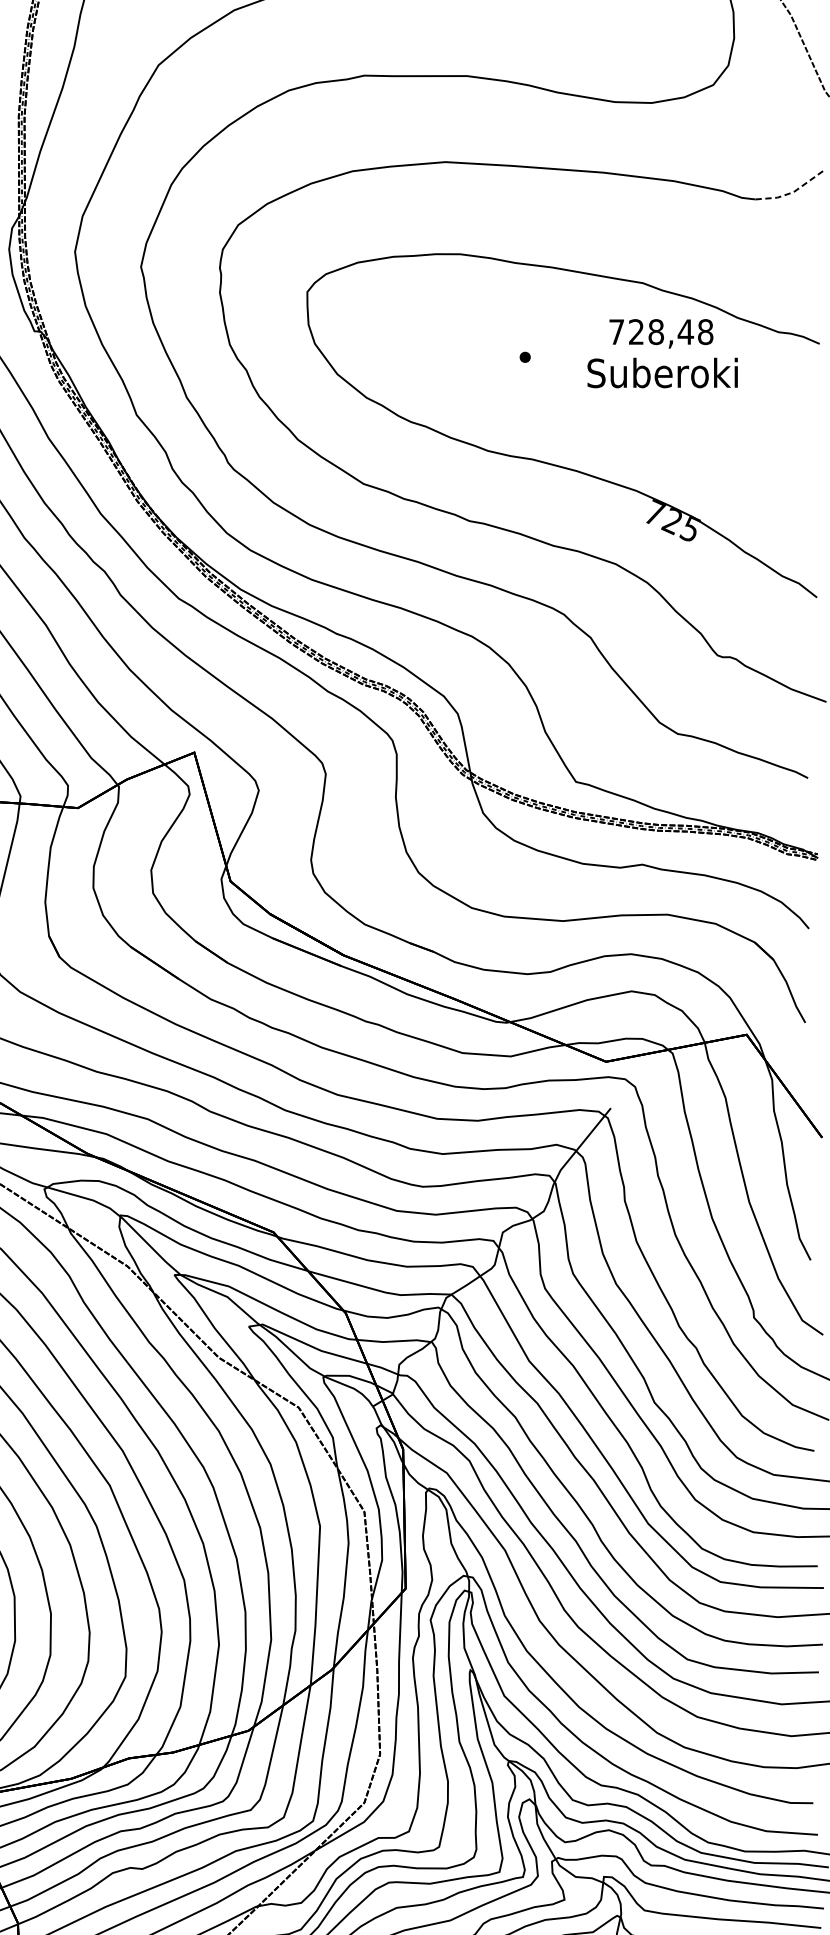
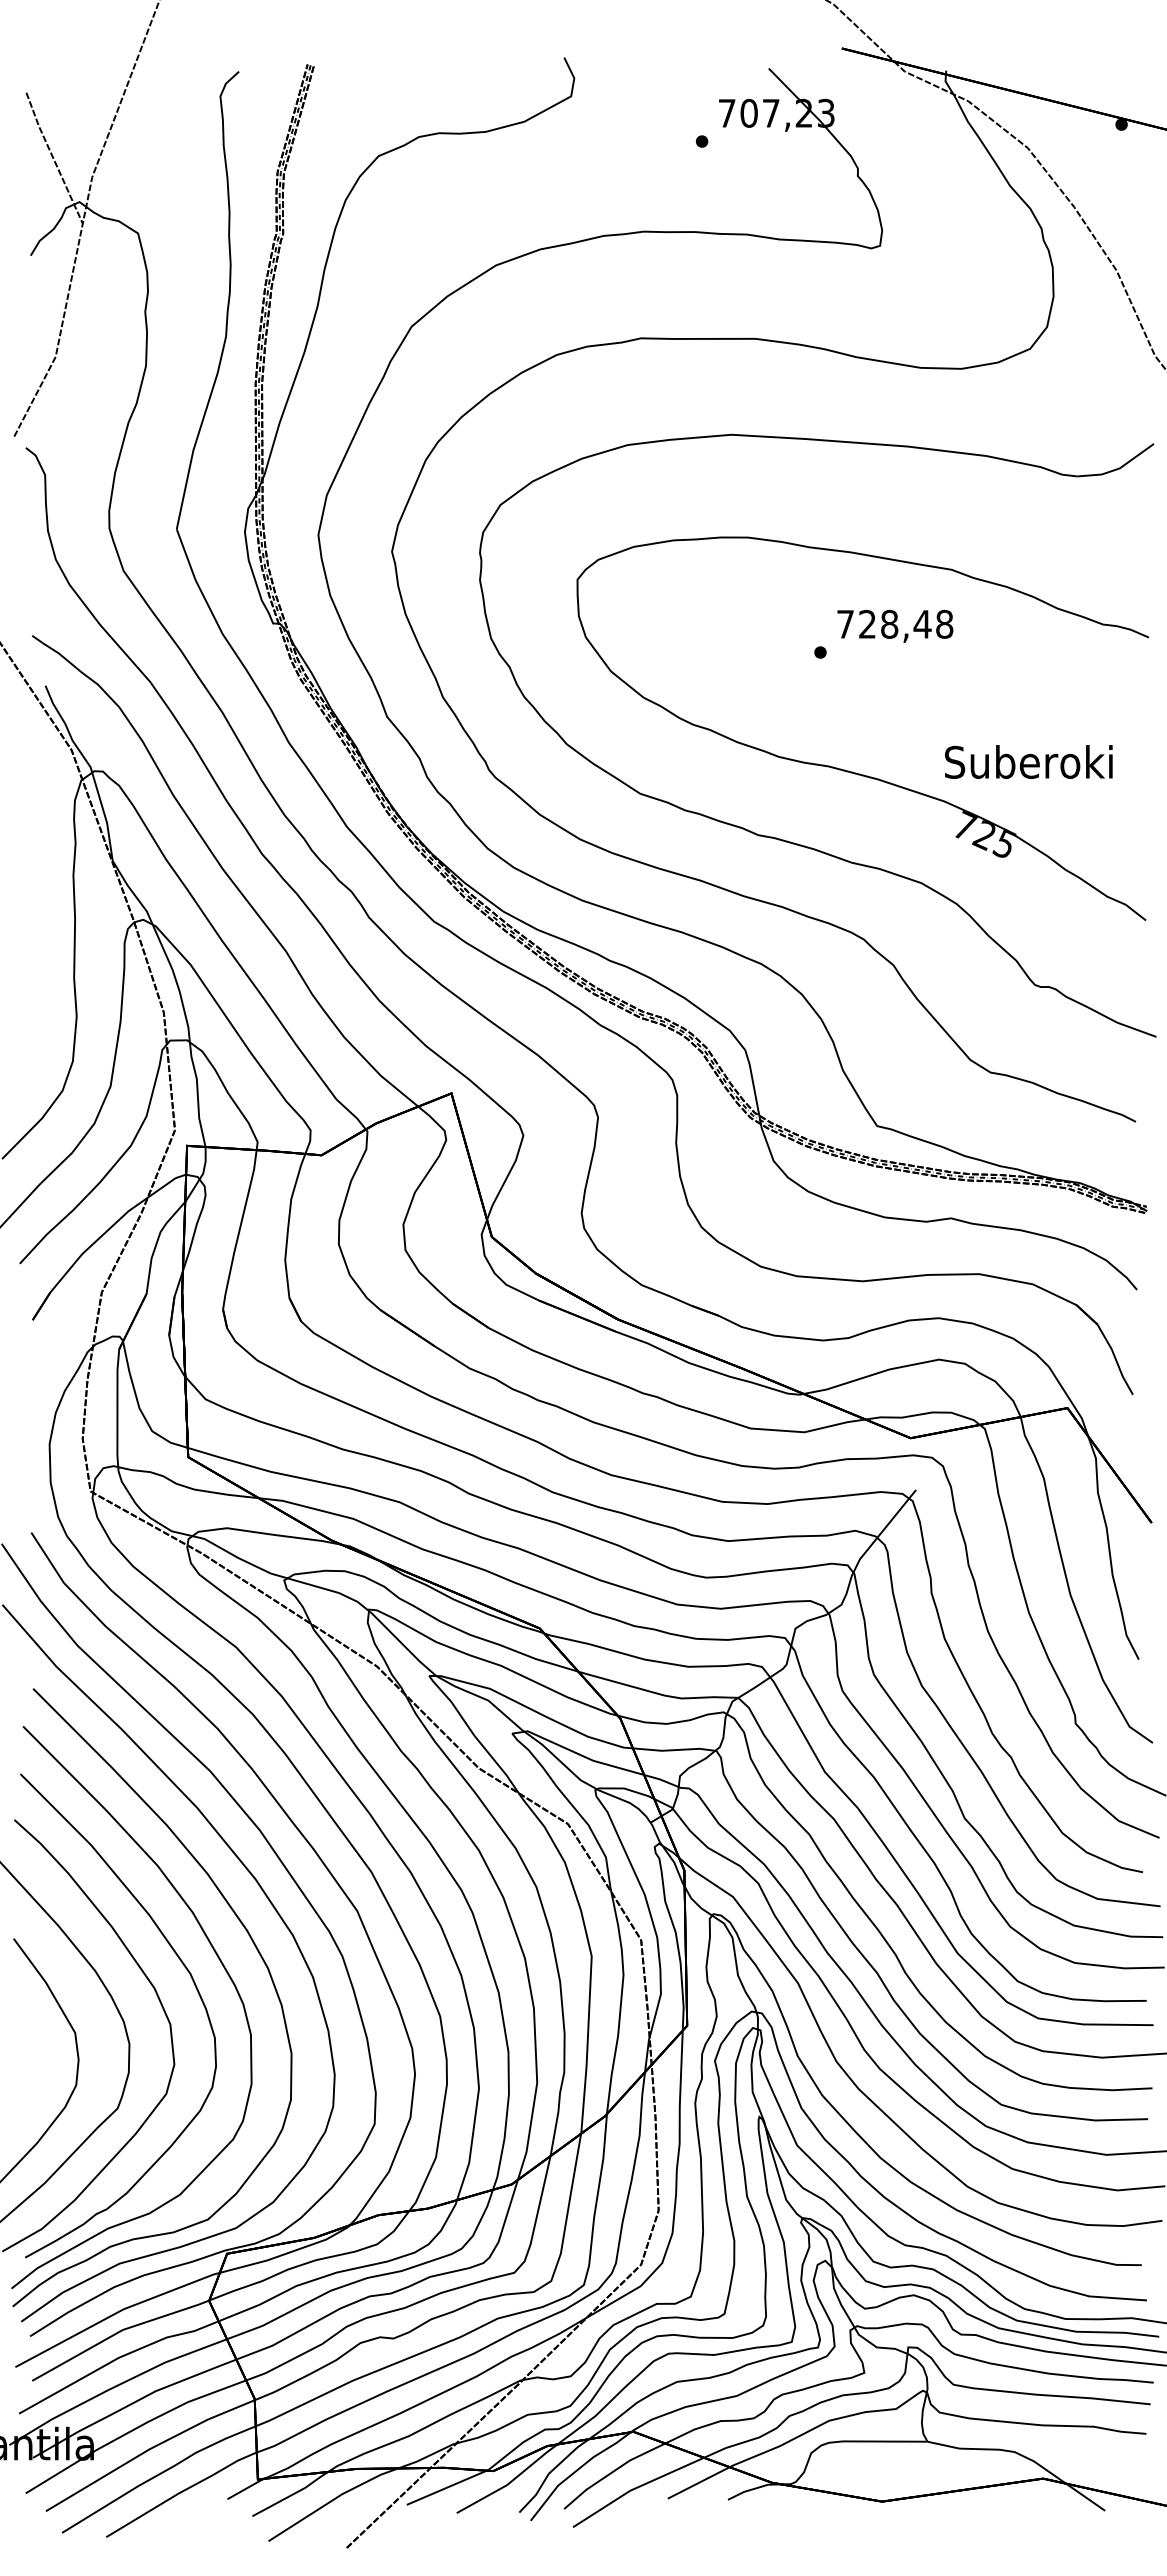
line: (792, 192) -> (1118, 468), dashed -> solid
text: (661, 333) -> (895, 625), moved
text: (662, 372) -> (1028, 761), moved

